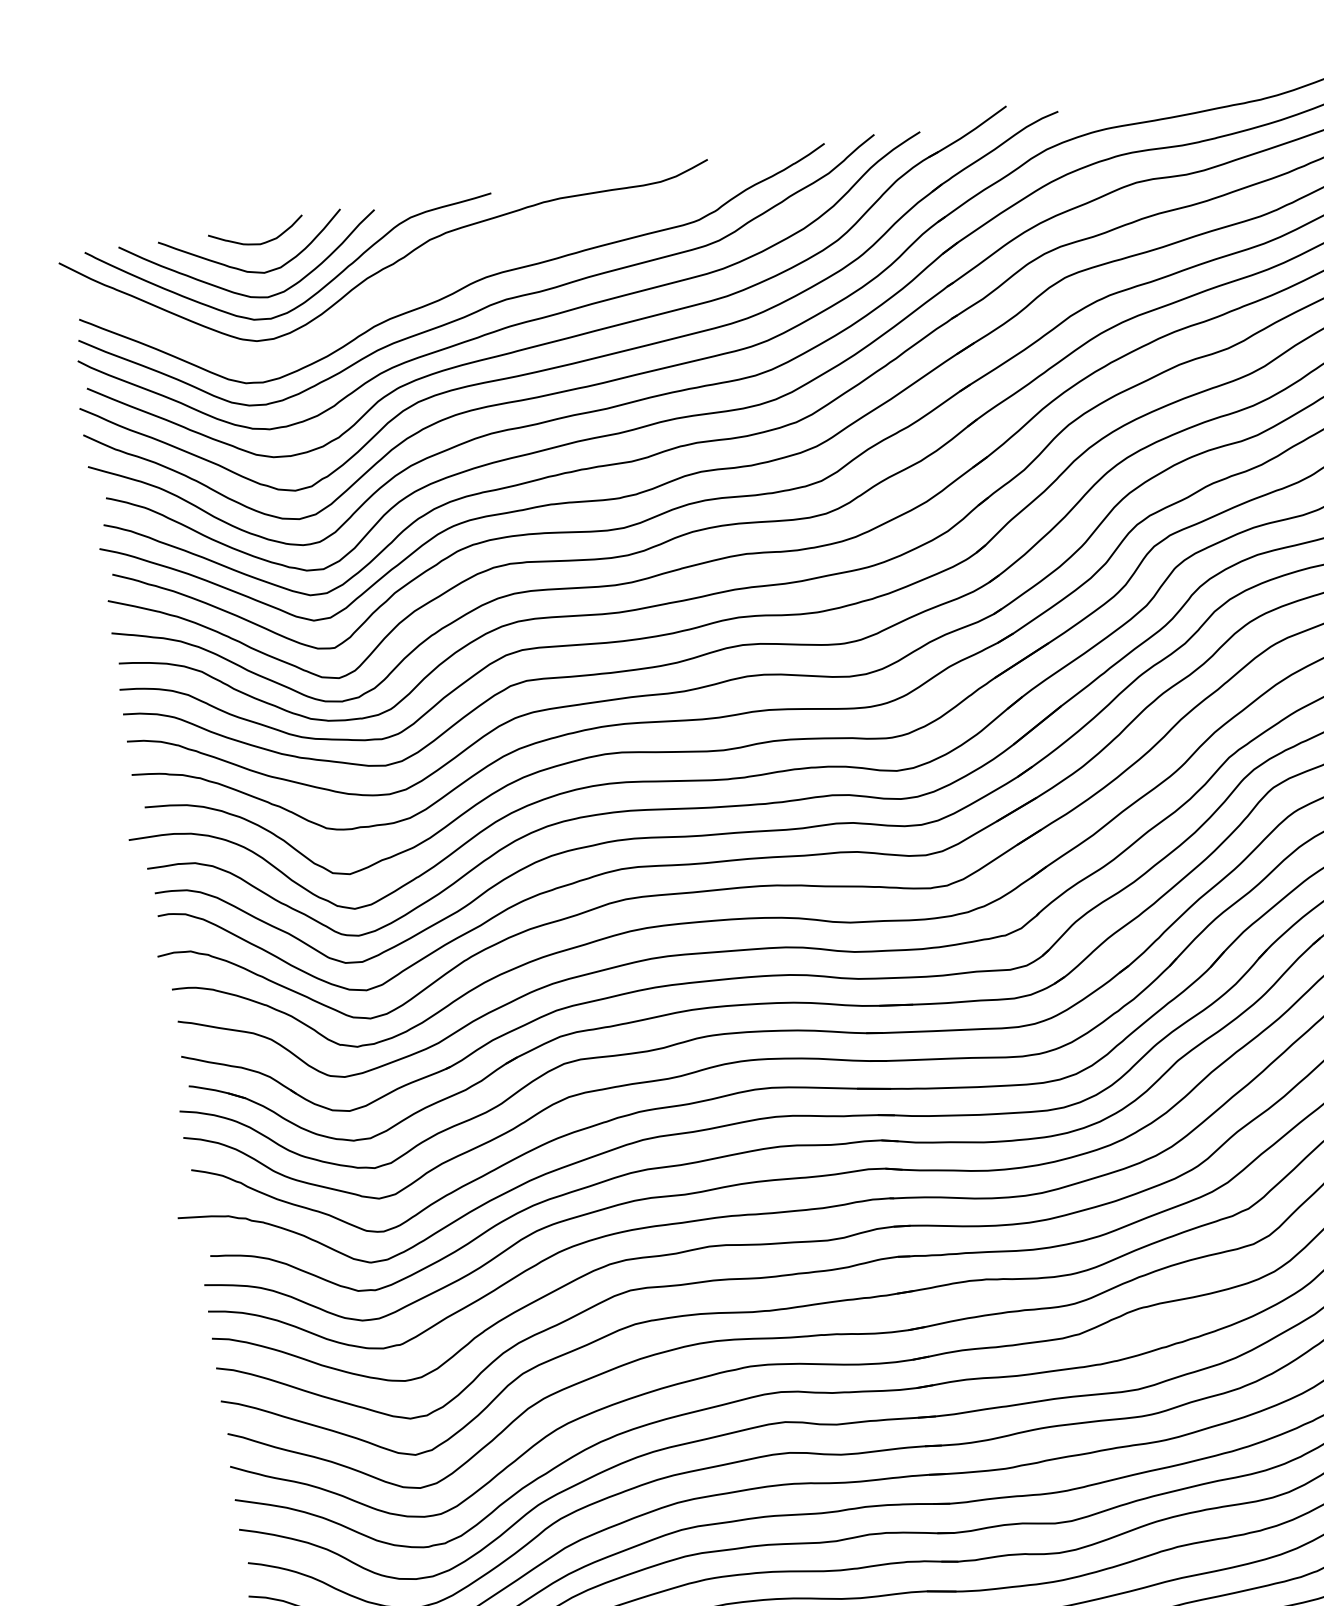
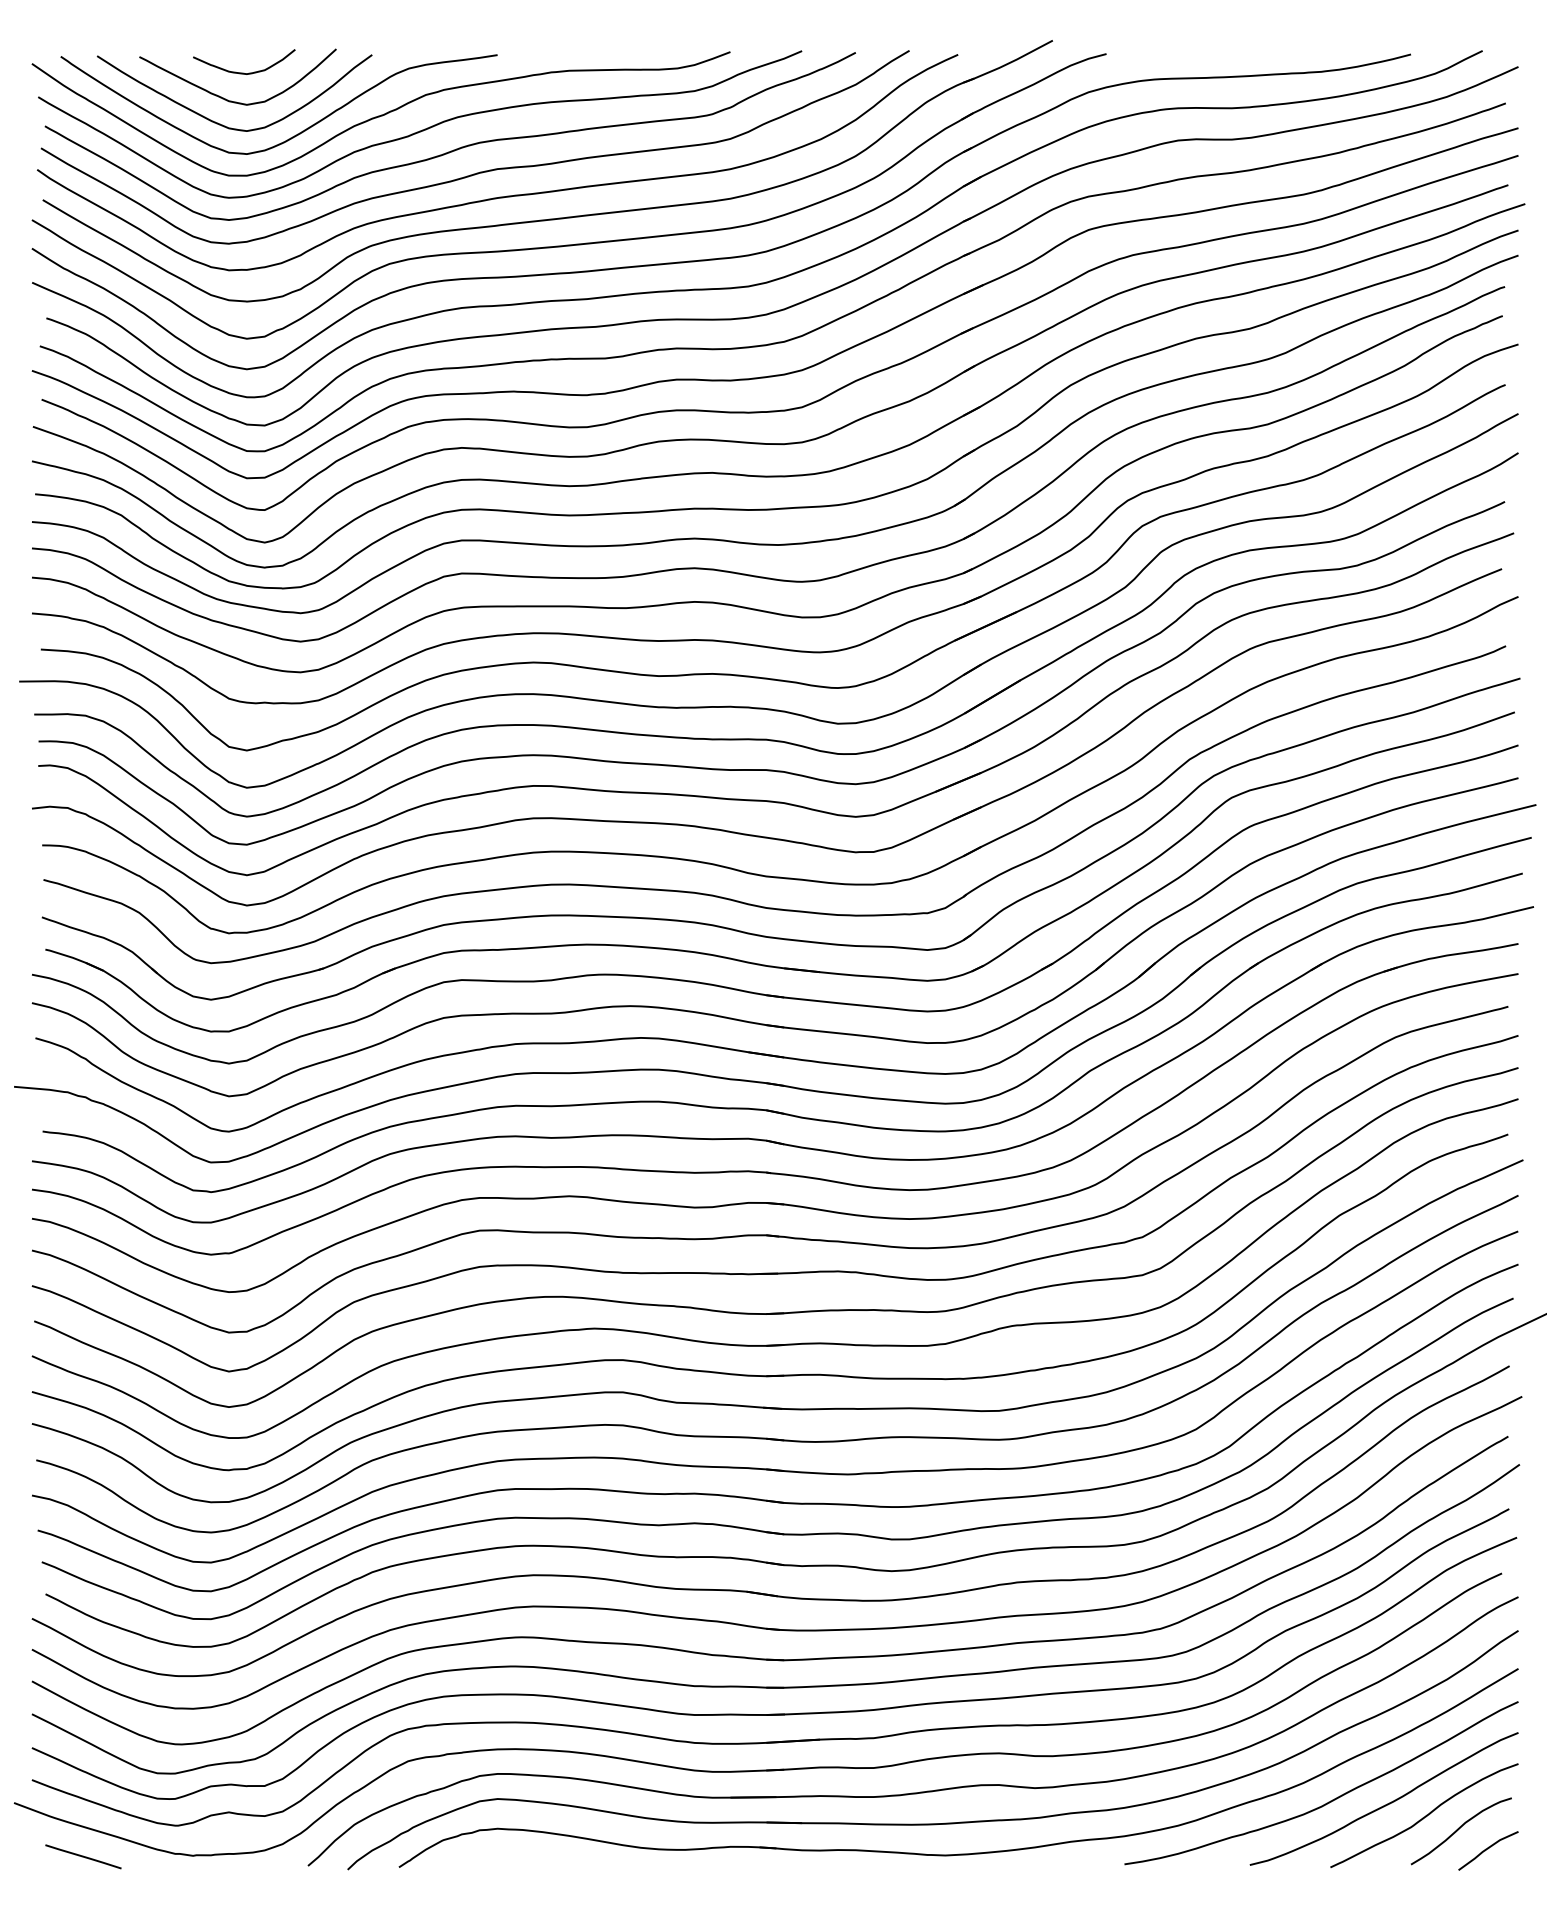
curve: (431, 272) -> (422, 129), added

